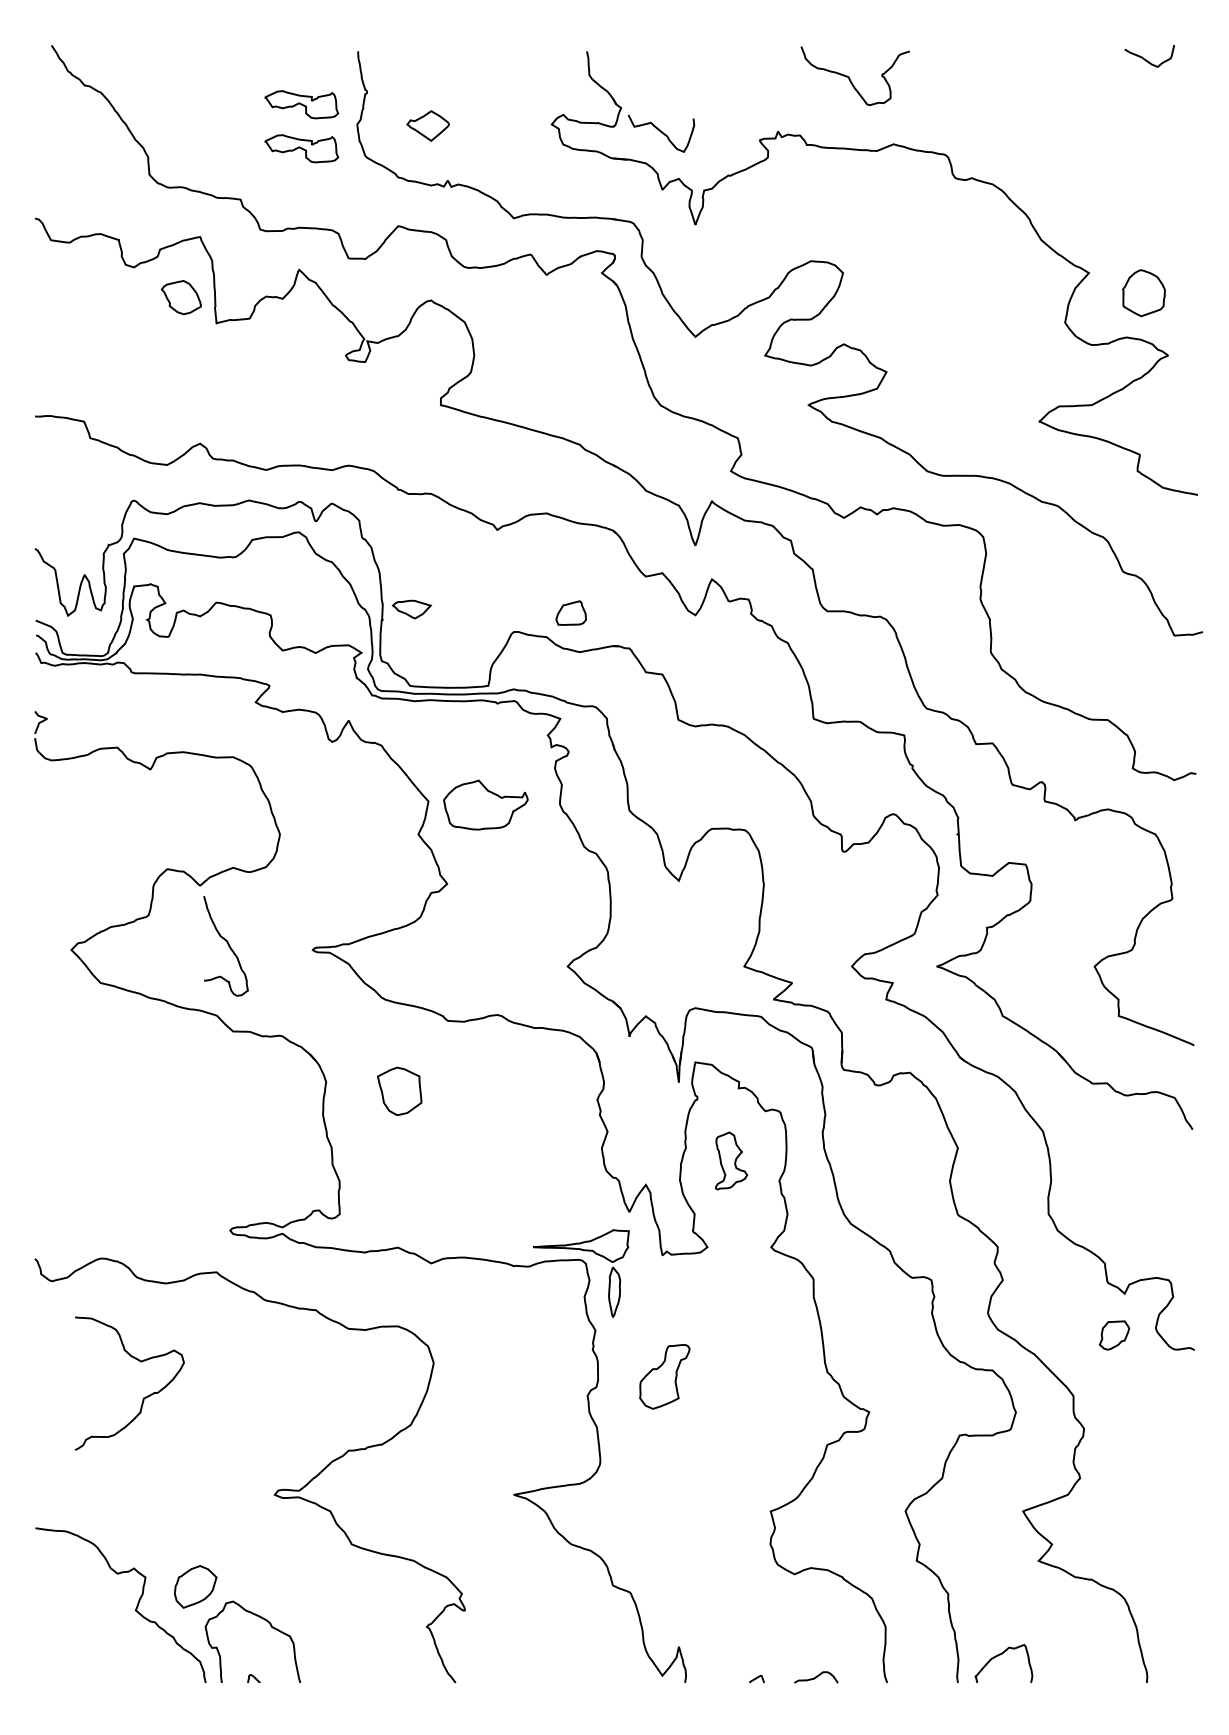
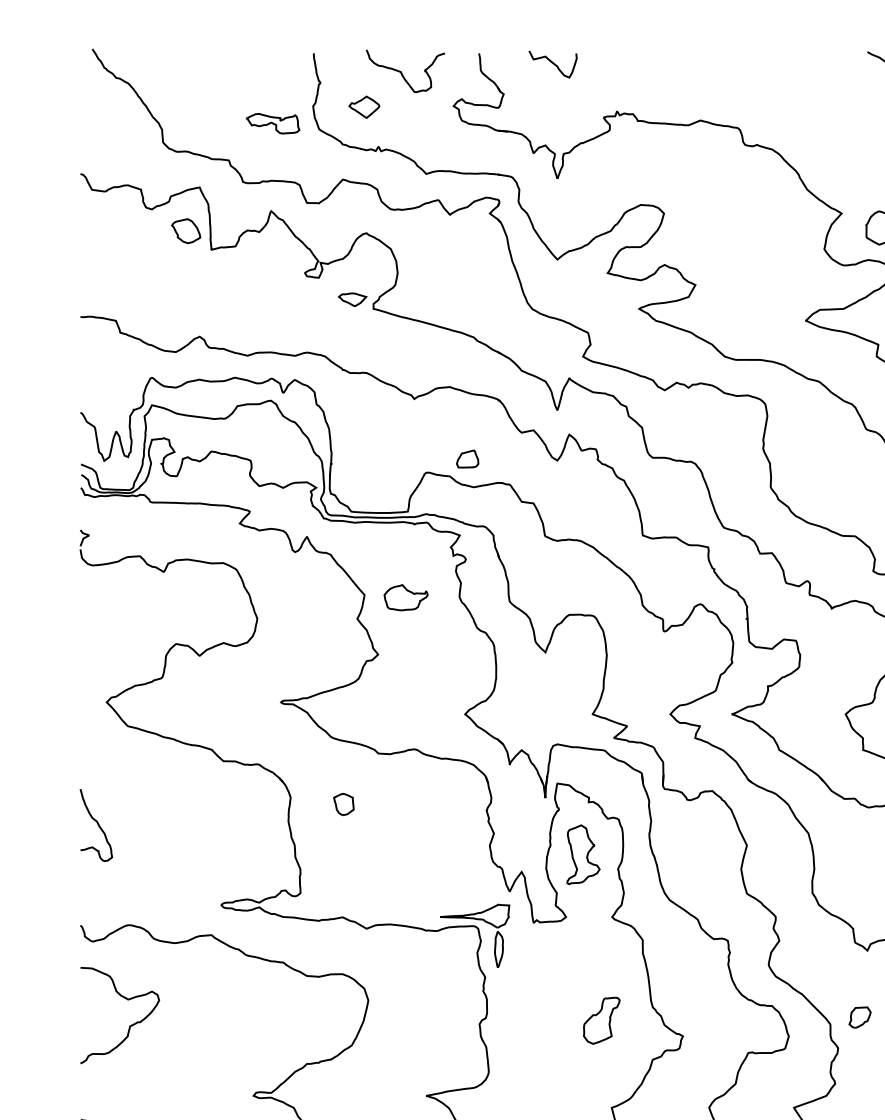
curve: (850, 78) -> (402, 72), moved
part: (301, 104) -> (272, 91), removed
curve: (661, 133) -> (553, 64), moved
part: (411, 609) -> (352, 299), moved
part: (485, 804) -> (405, 597), size x0.71
curve: (227, 944) -> (97, 824), moved
part: (399, 1091) -> (343, 804), size x0.62
part: (731, 1160) -> (583, 854), size x1.43
part: (1114, 1335) -> (860, 1017), moved
part: (664, 1376) -> (601, 1020), moved
curve: (143, 1397) -> (129, 1025), moved

